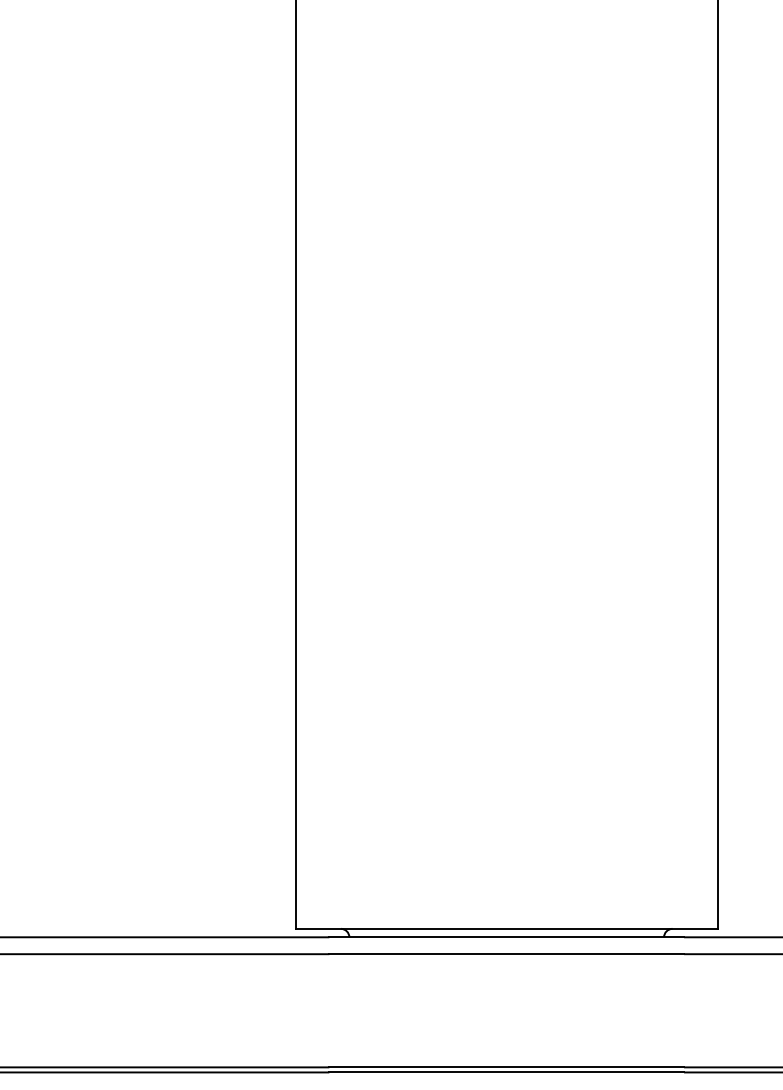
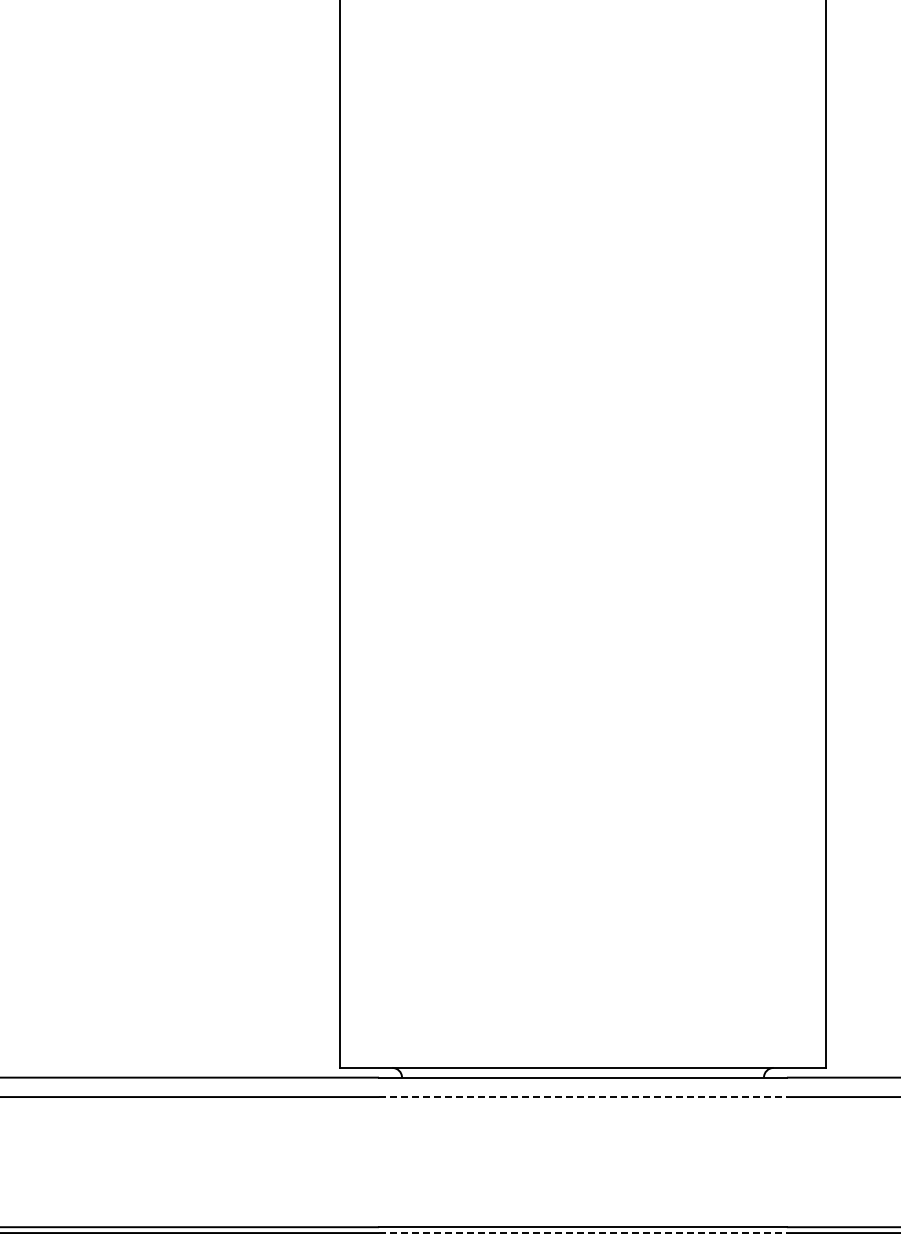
line: (506, 954) -> (582, 1097), solid -> dashed
line: (506, 1072) -> (582, 1233), solid -> dashed

